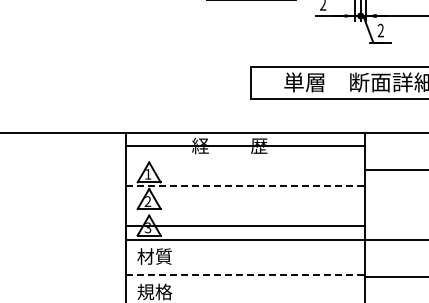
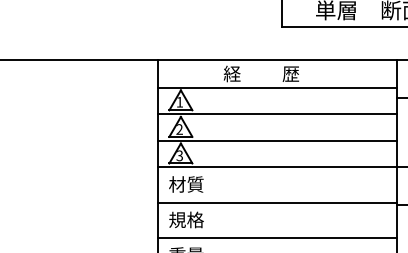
line: (245, 145) -> (277, 87), moved
line: (245, 186) -> (277, 114), dashed -> solid
line: (245, 225) -> (277, 140), moved
line: (245, 274) -> (277, 202), dashed -> solid

